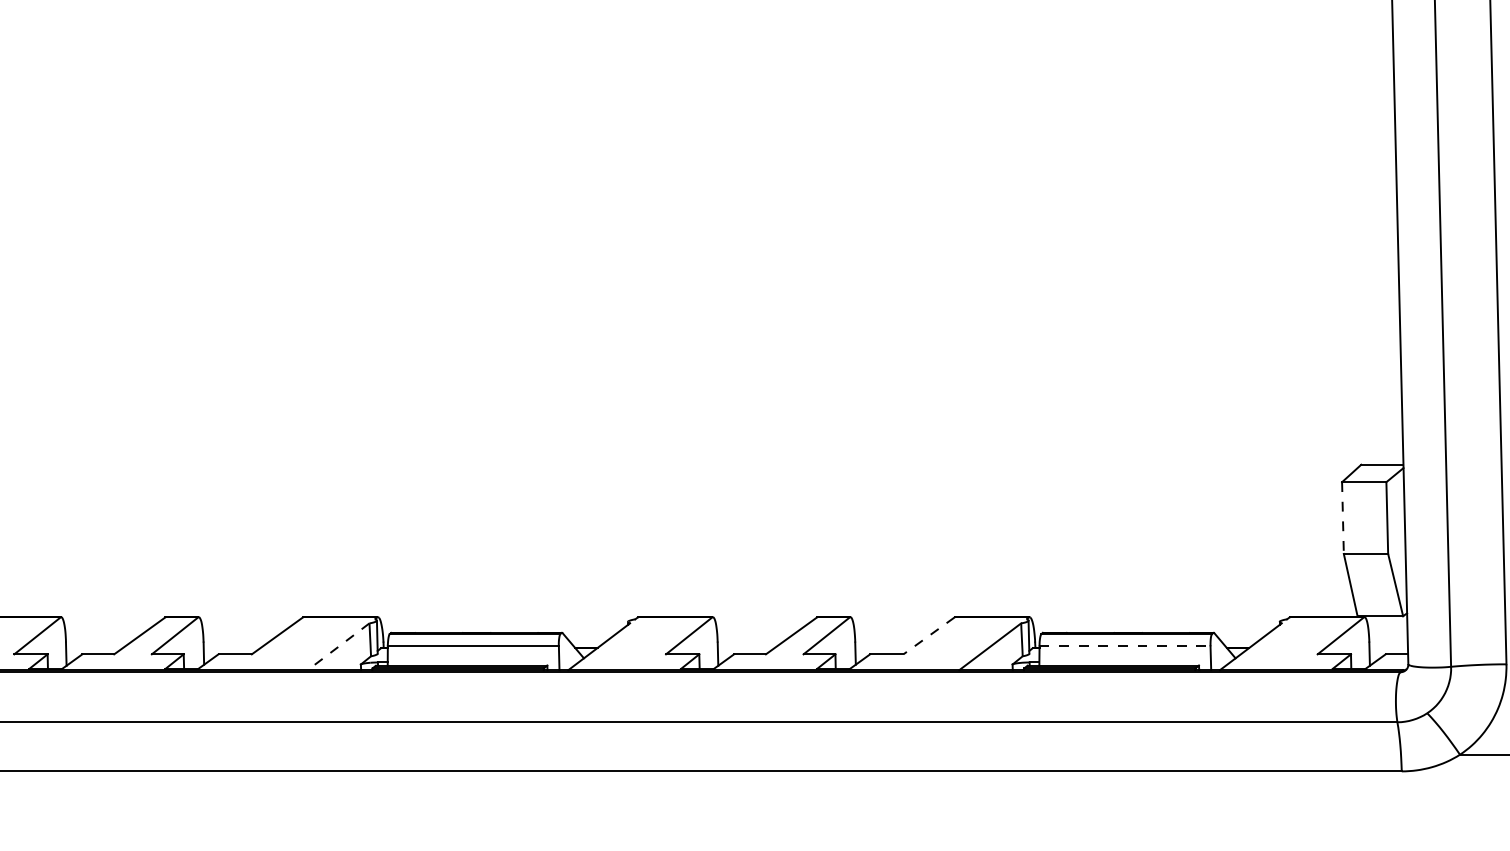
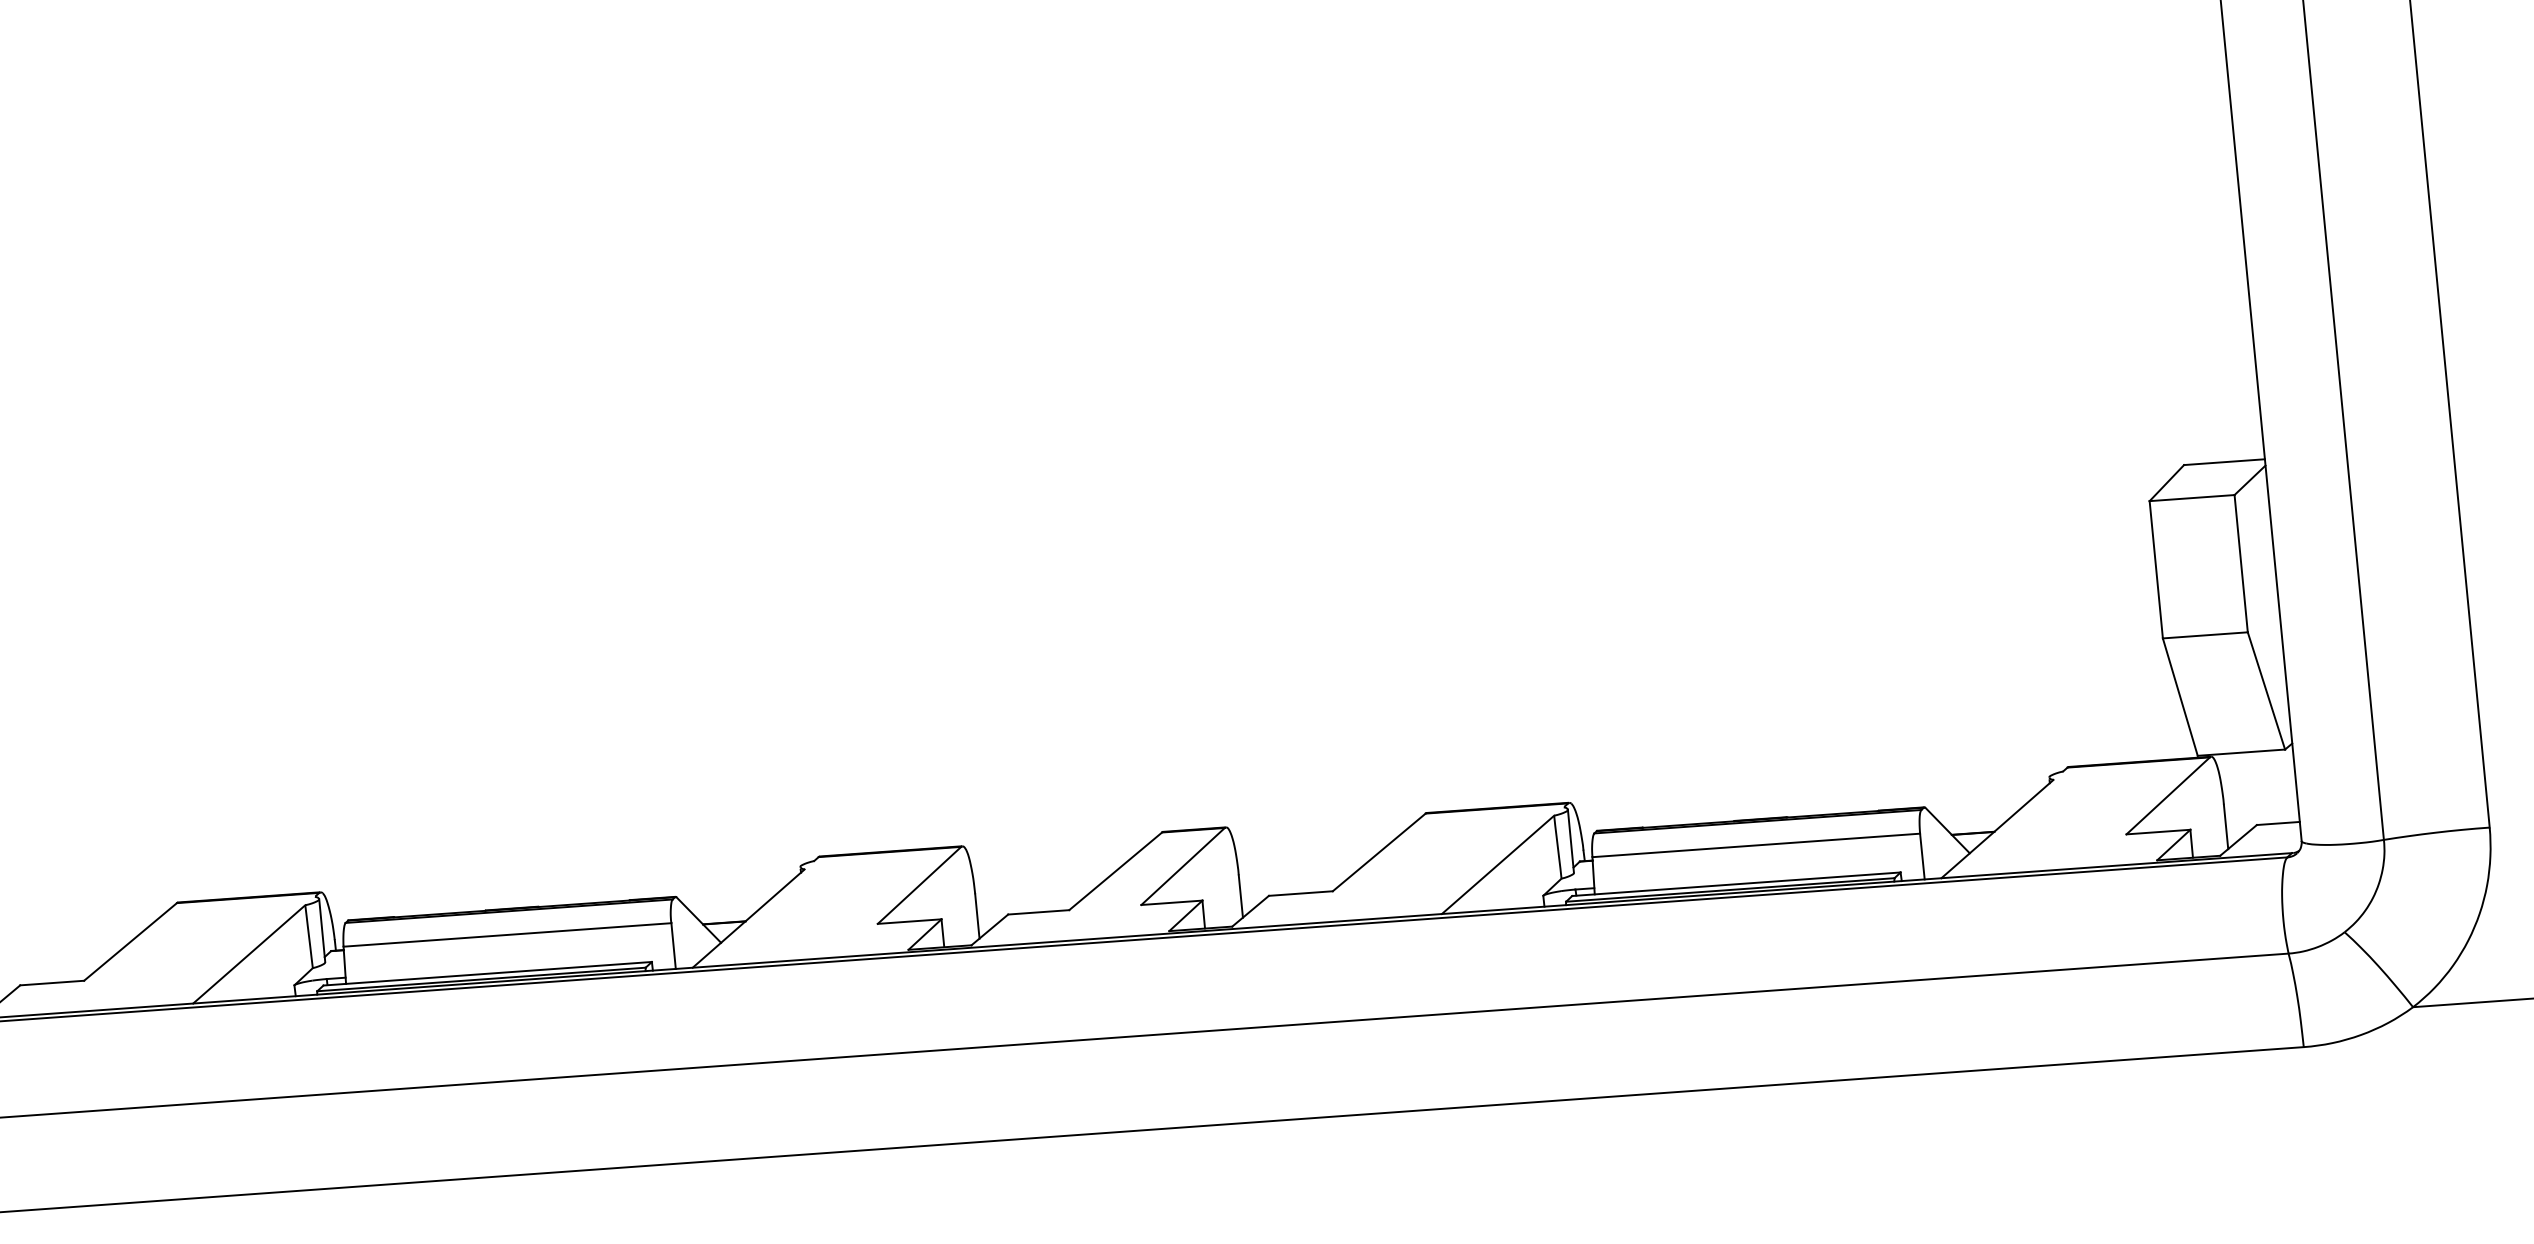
line: (1342, 518) -> (2155, 570), dashed -> solid
line: (928, 636) -> (1378, 853), dashed -> solid
line: (338, 646) -> (249, 953), dashed -> solid
line: (1125, 646) -> (1757, 845), dashed -> solid

